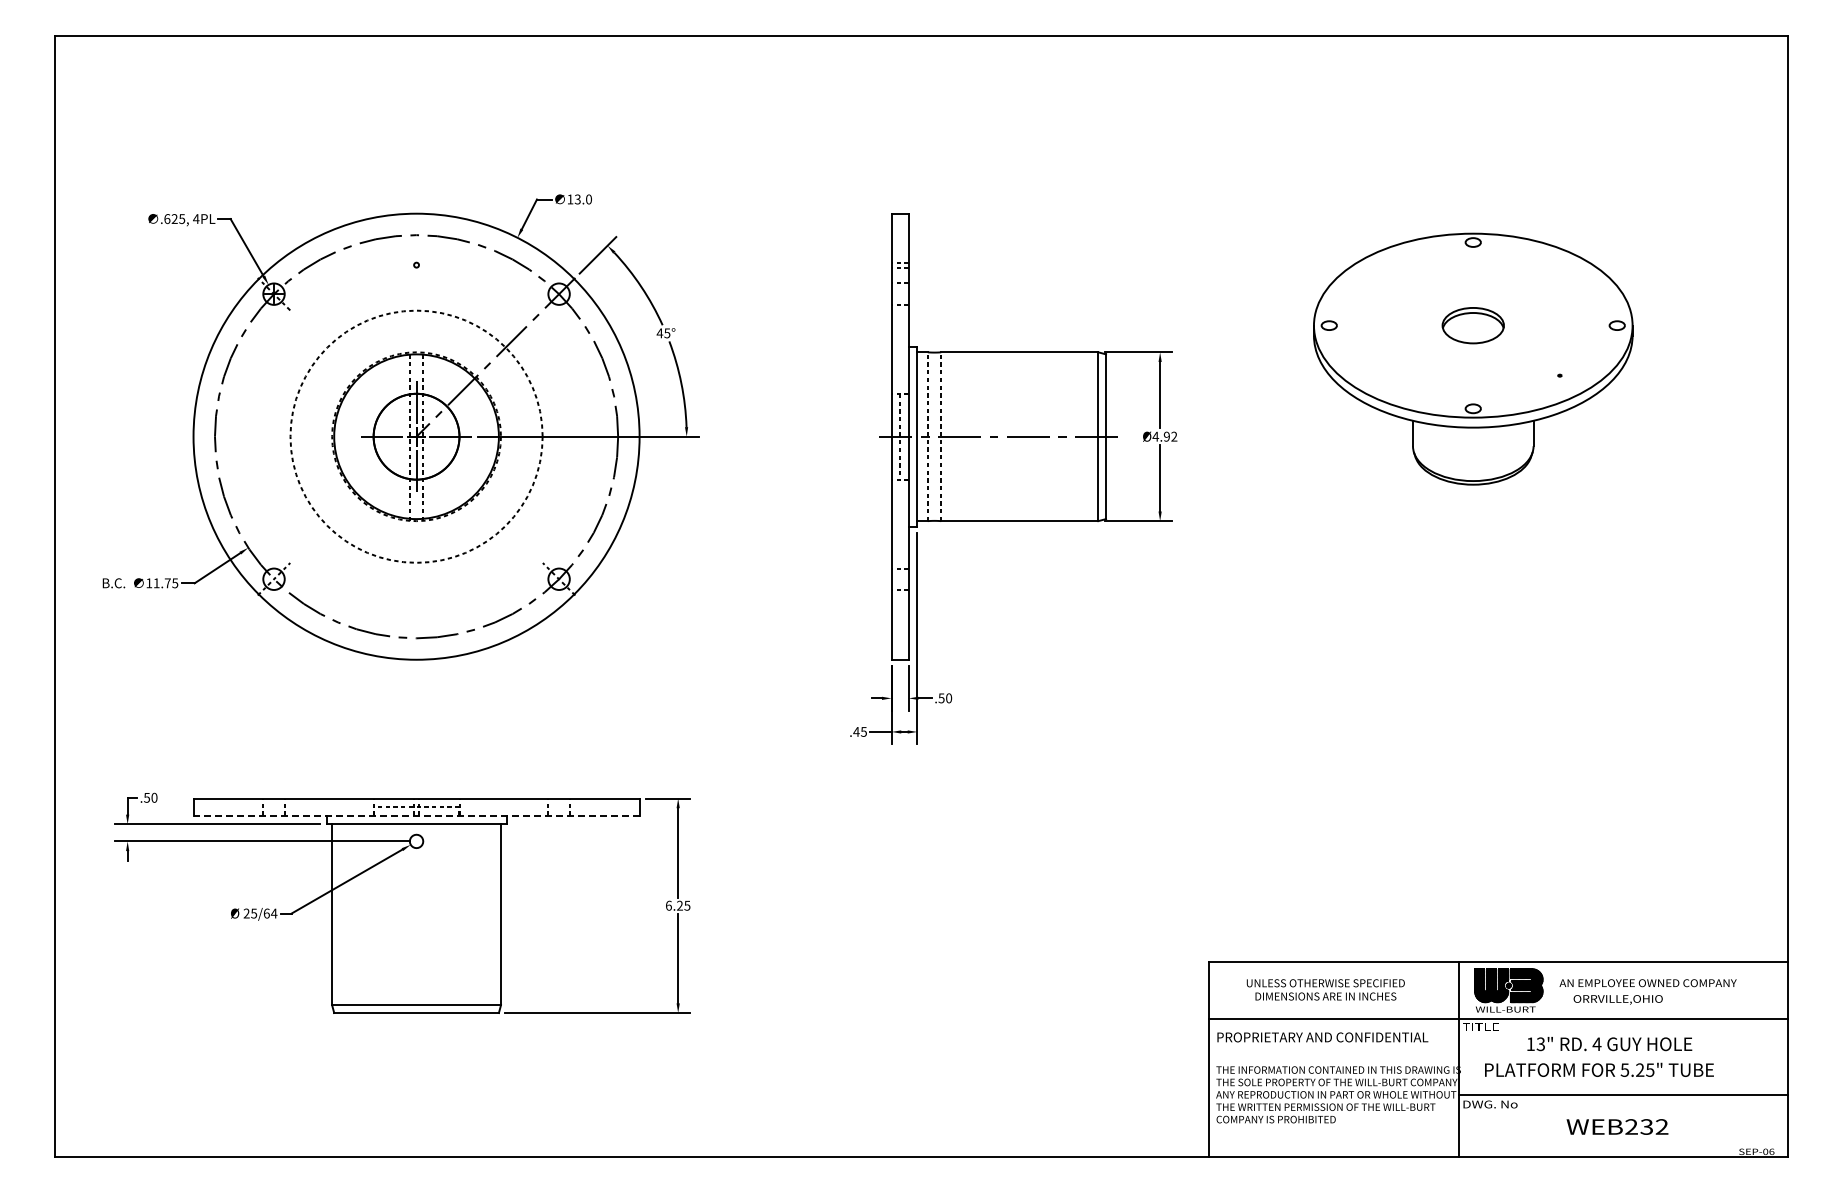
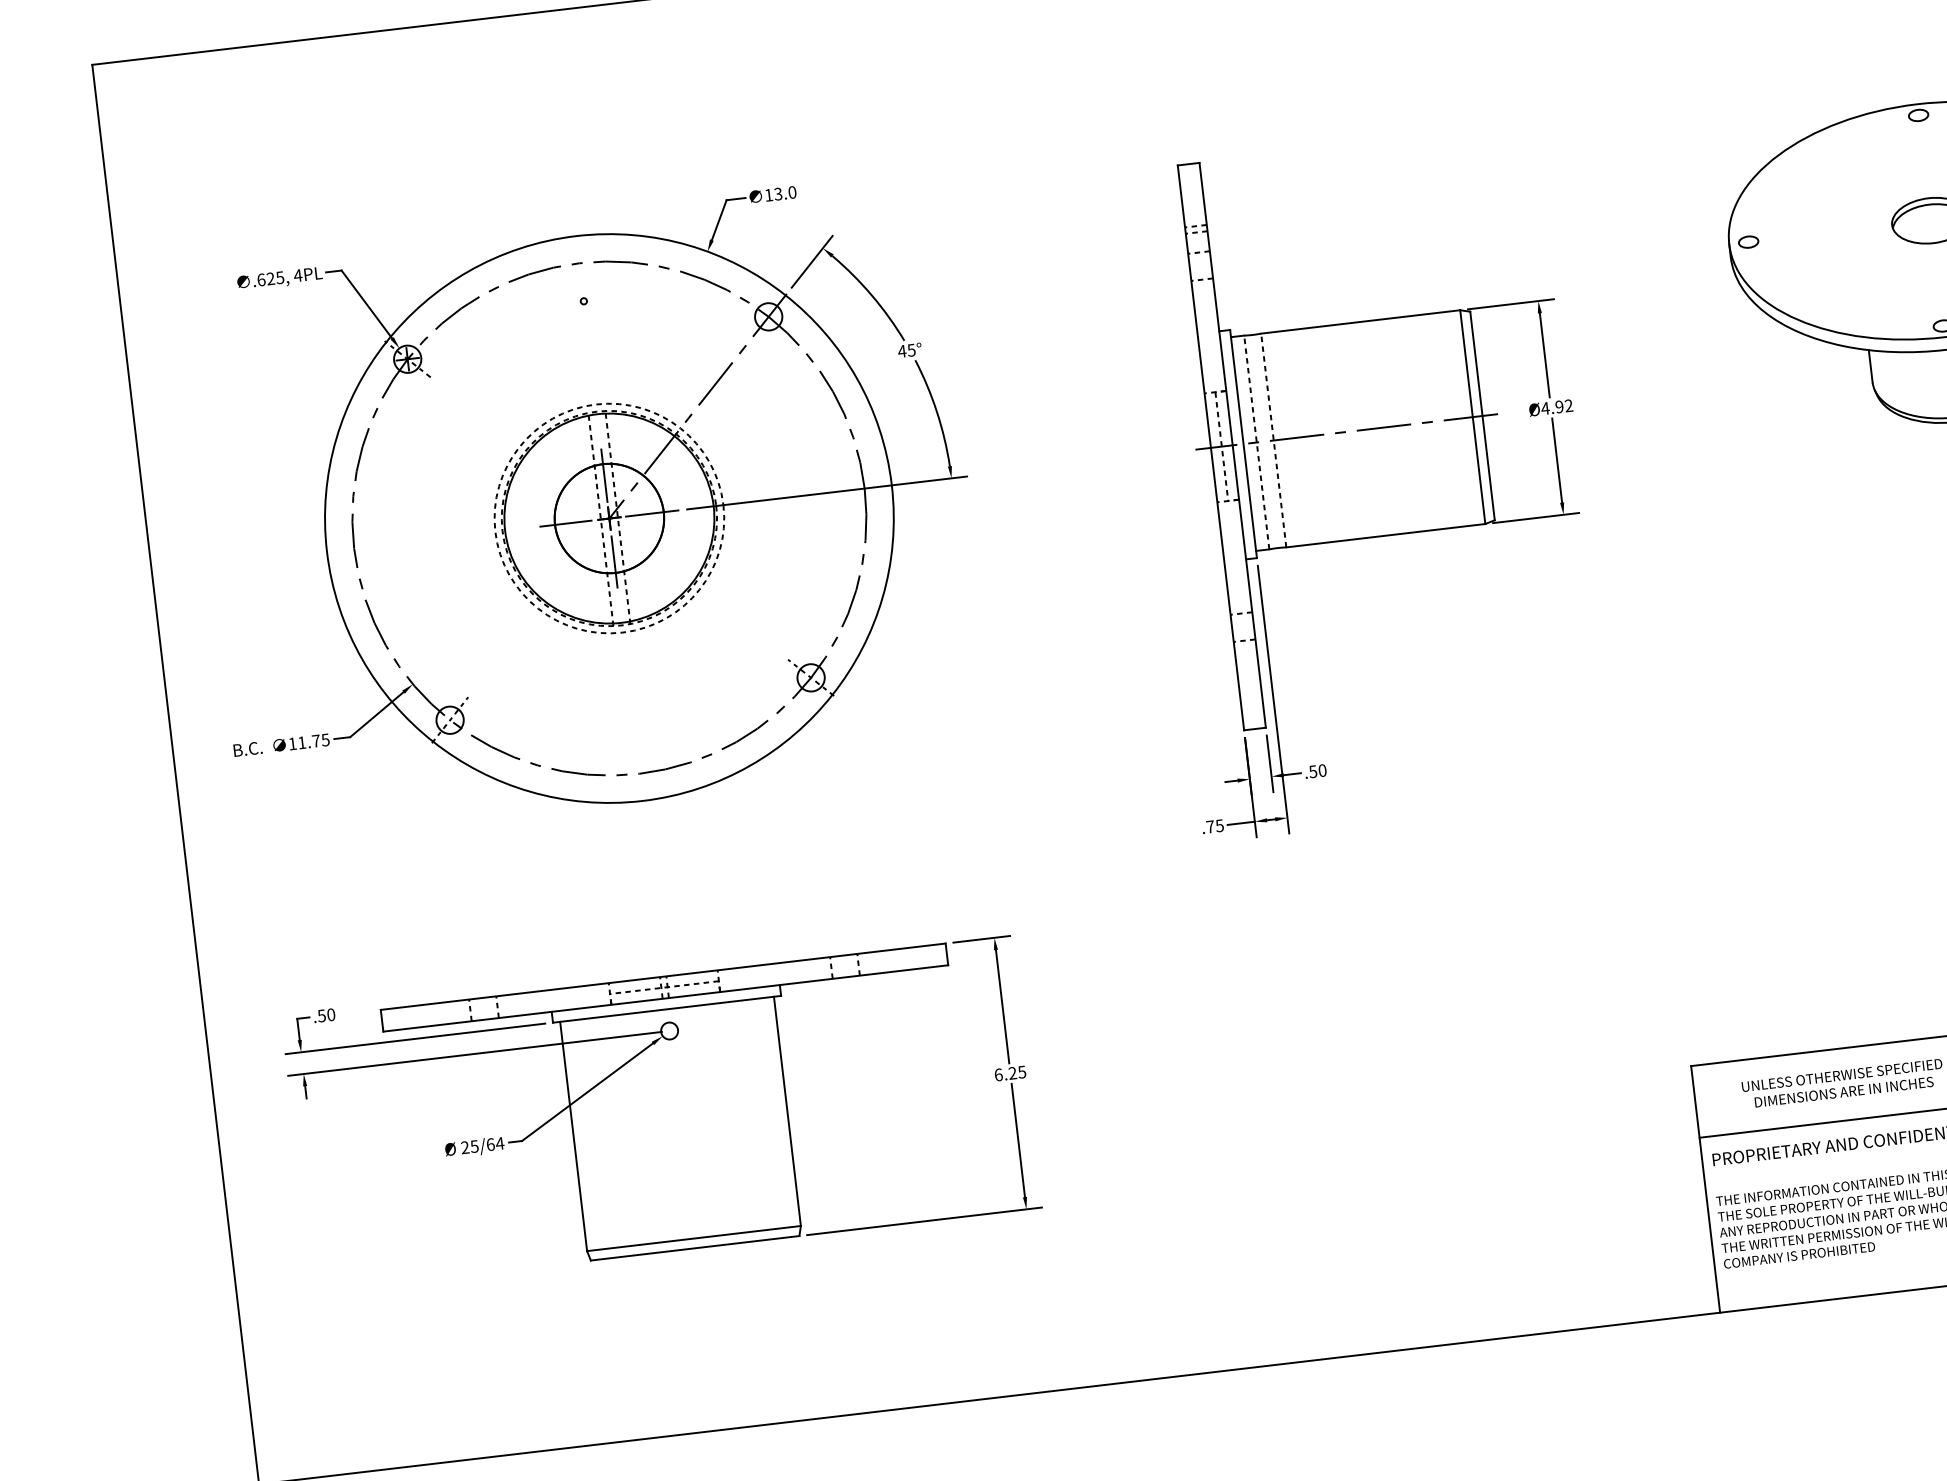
circle: (416, 436) -> (609, 518), size x0.71
text: (856, 731) -> (1210, 826), .45 -> .75
line: (416, 815) -> (665, 998), dashed -> solid

